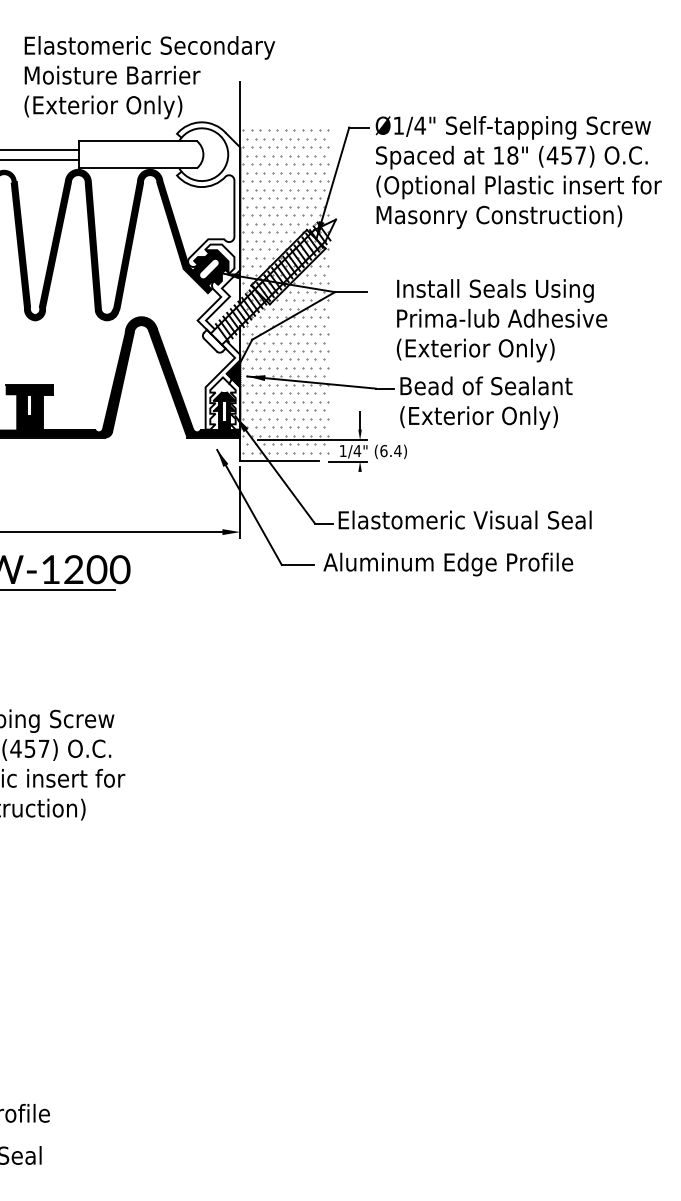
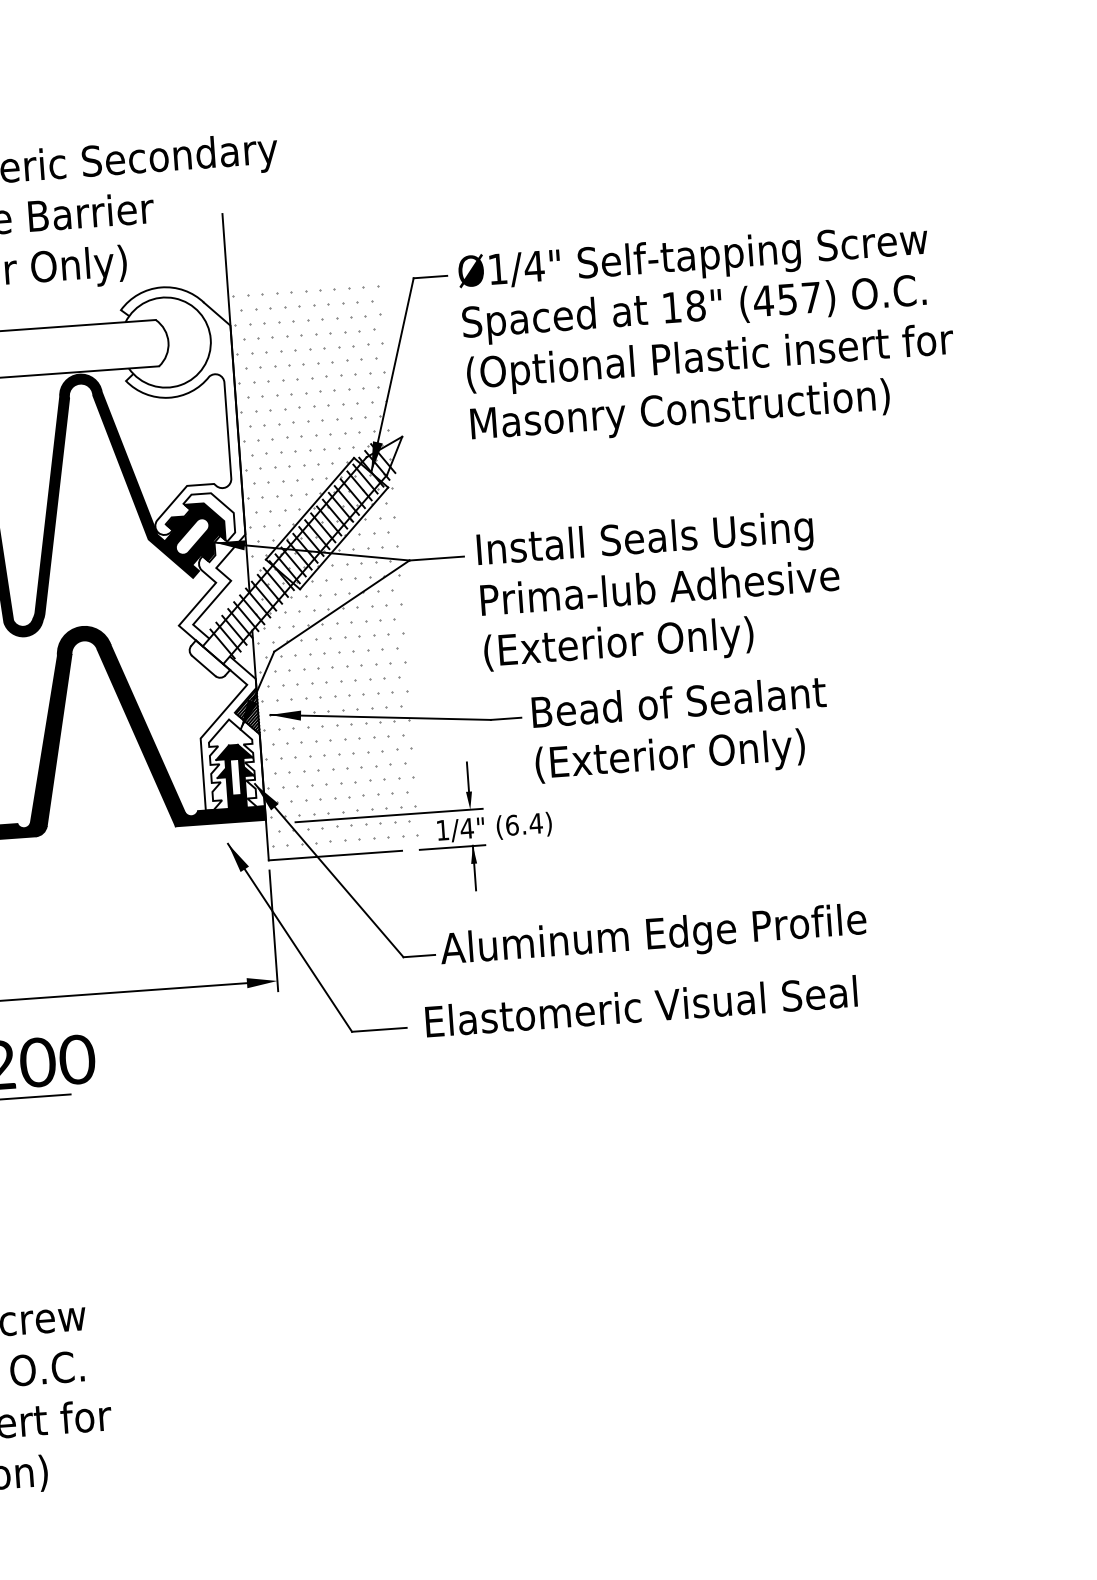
text: (501, 320) -> (659, 591), moved
line: (360, 474) -> (475, 868), added
text: (464, 522) -> (658, 937), Elastomeric Visual Seal -> Aluminum Edge Profile
text: (450, 564) -> (639, 1010), Aluminum Edge Profile -> Elastomeric Visual Seal

